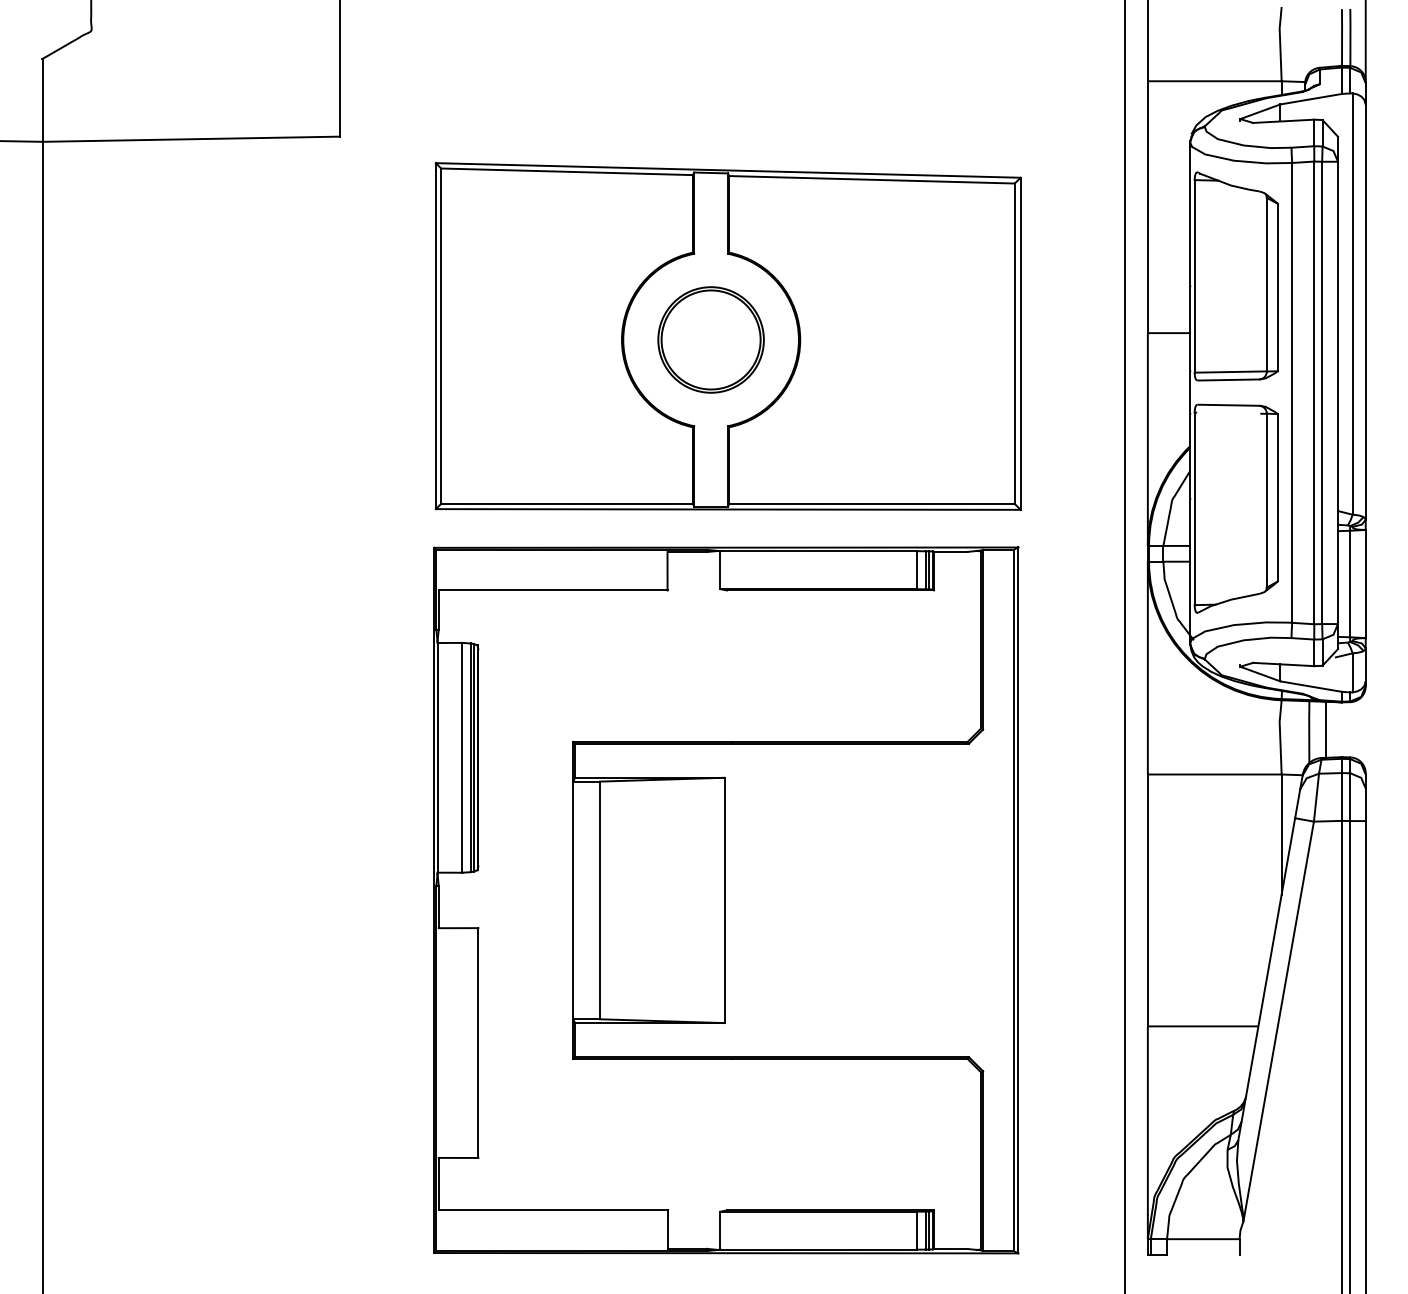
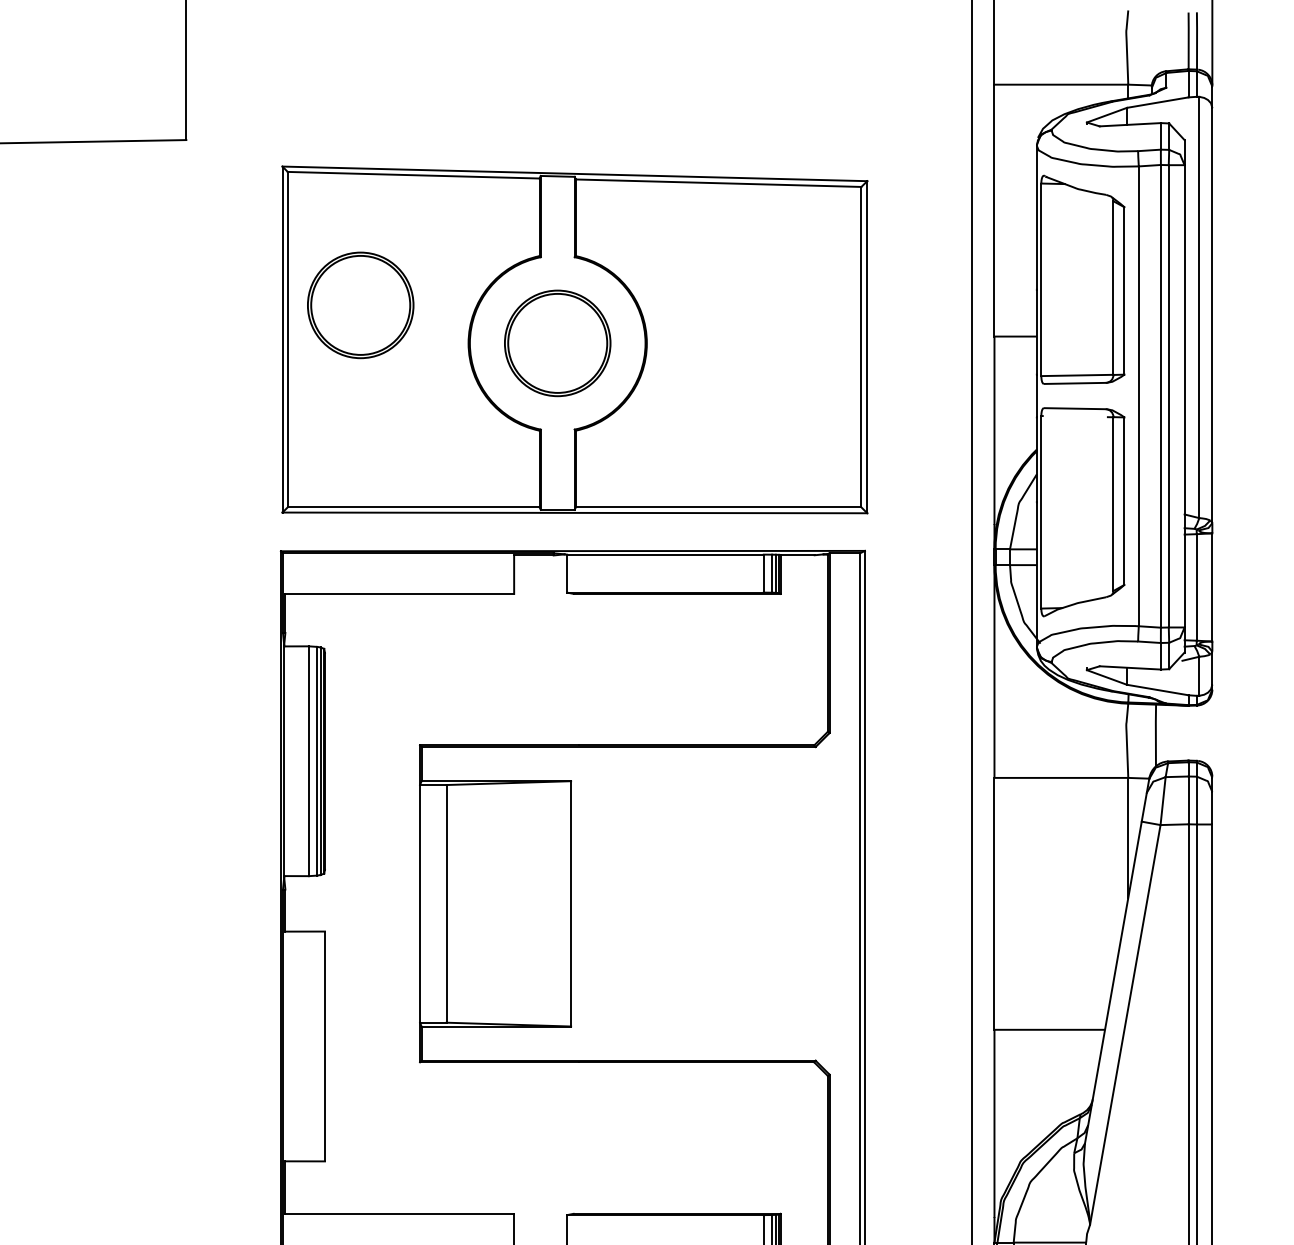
part: (513, 301) -> (360, 304), added
line: (1325, 729) -> (1172, 732), removed

